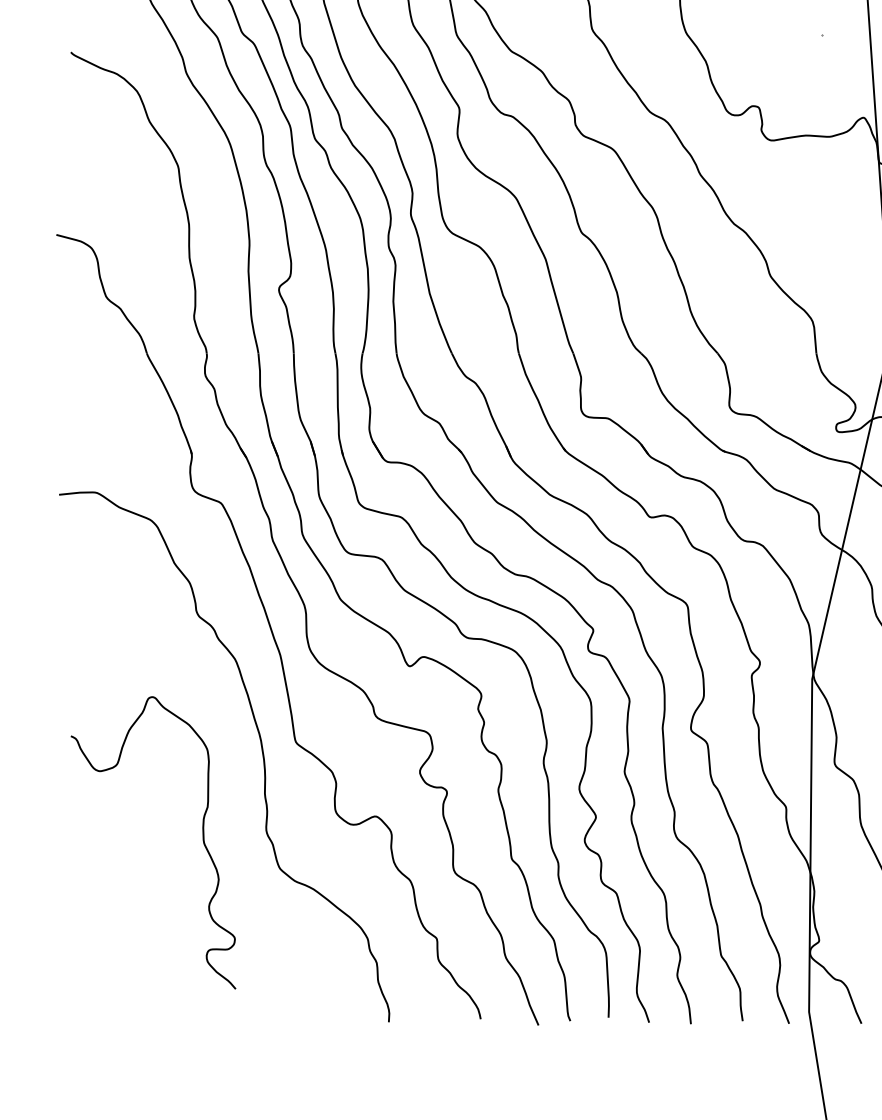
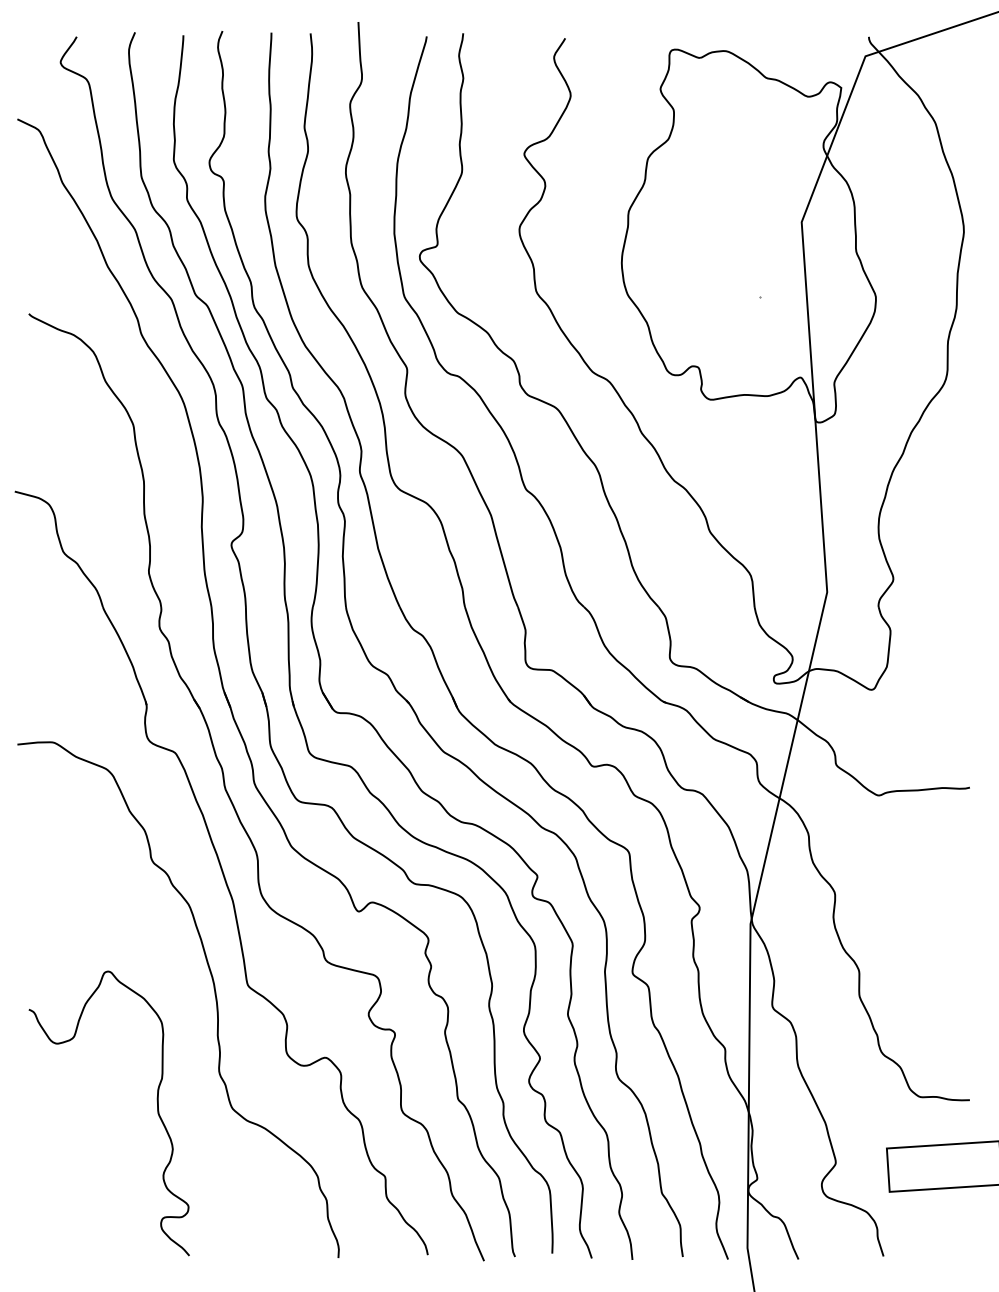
curve: (202, 842) -> (157, 1113), moved

